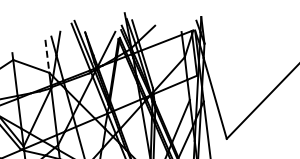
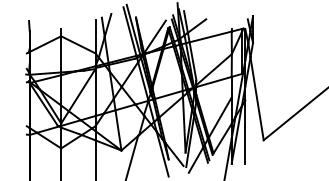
line: (47, 56) -> (95, 36), dashed -> solid

